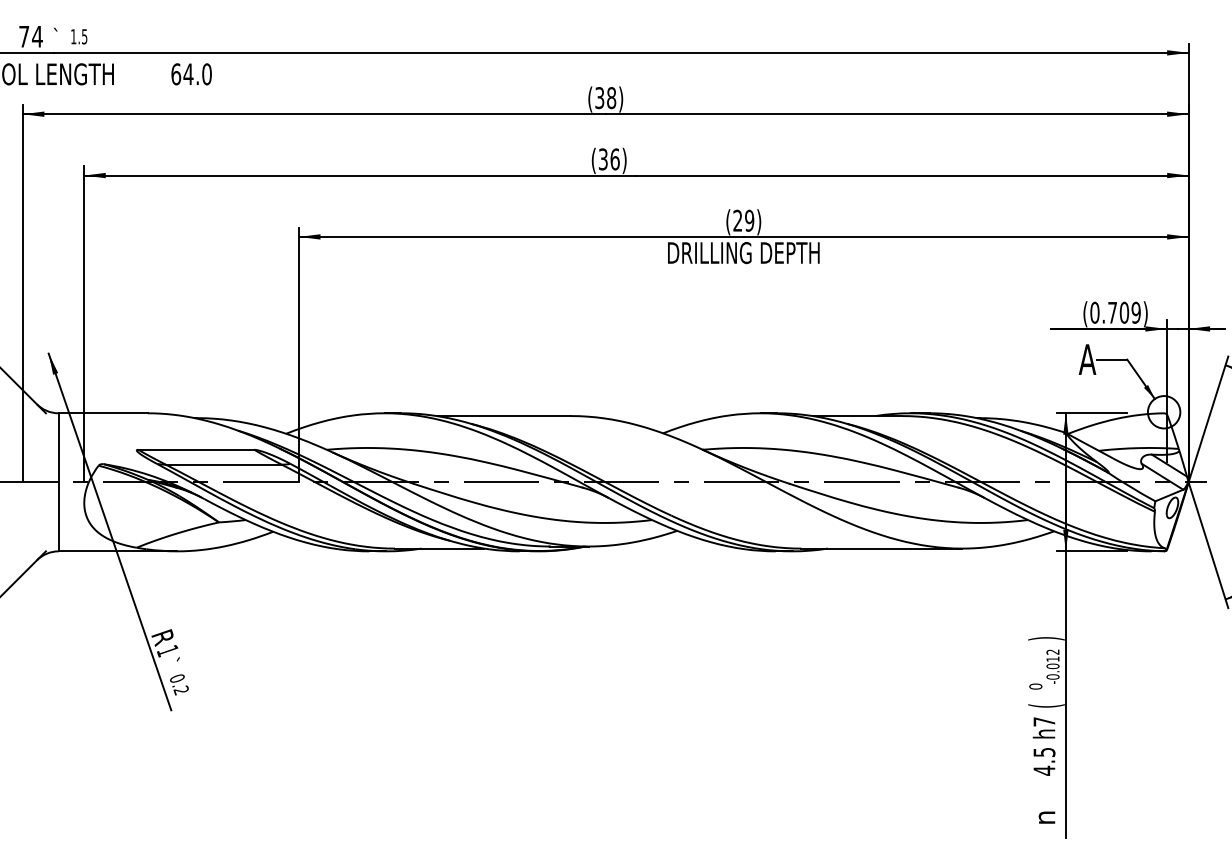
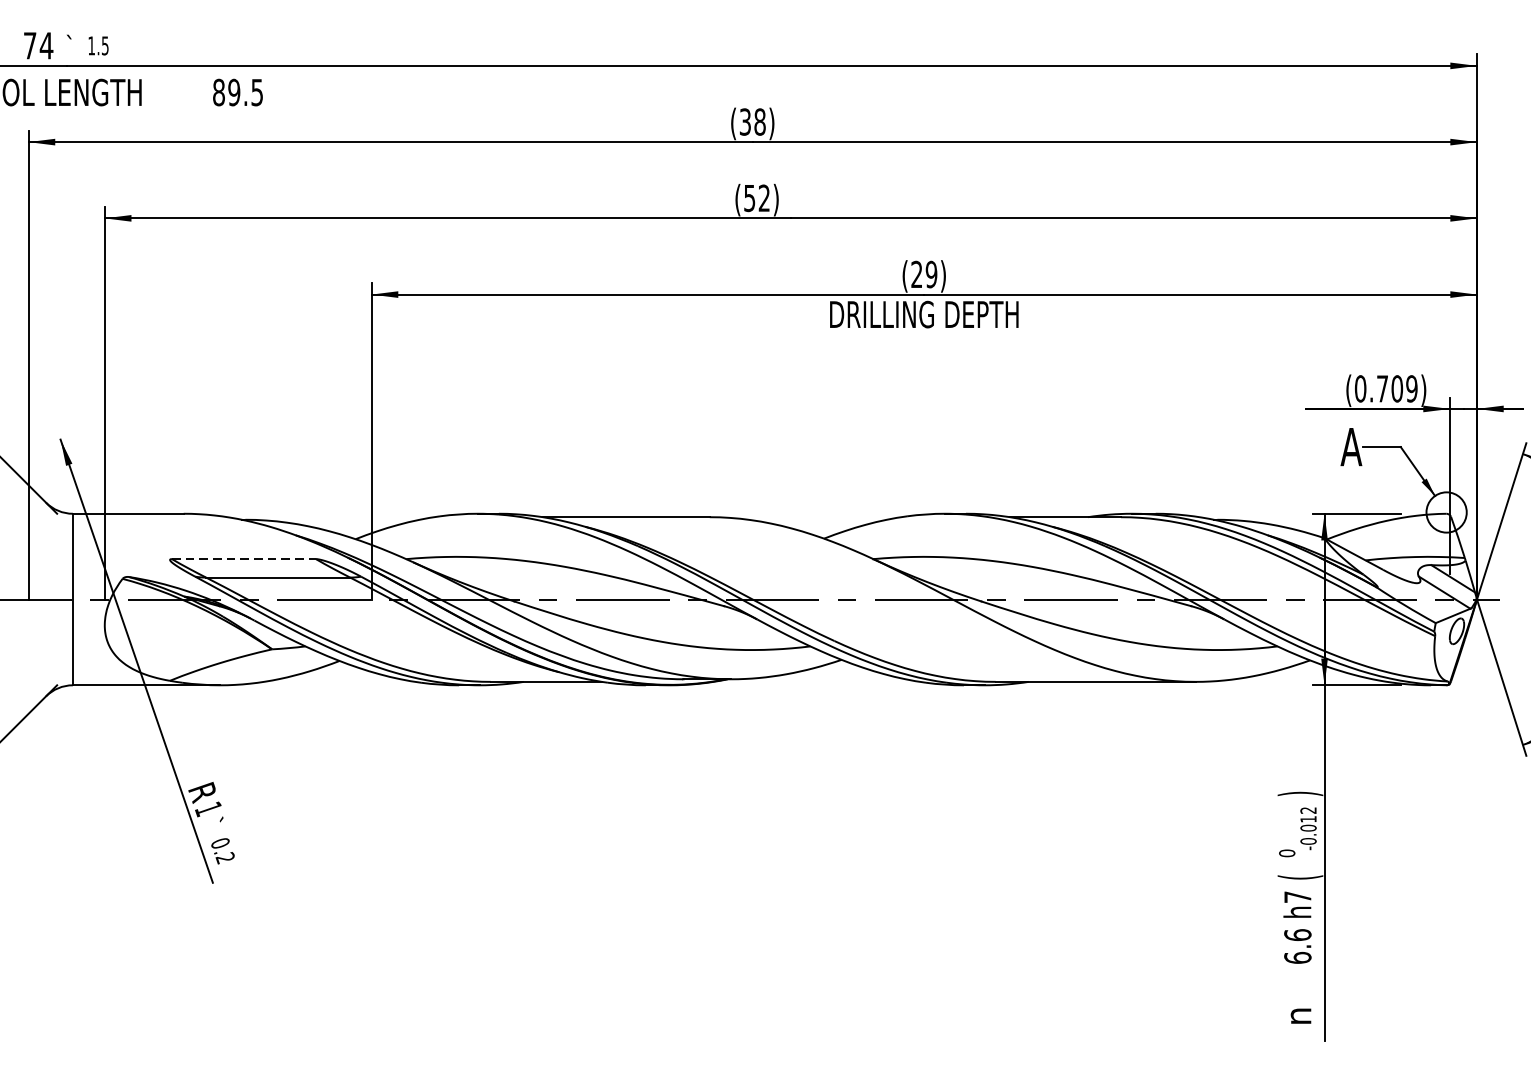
text: (191, 74) -> (238, 92), 64.0 -> 89.5
text: (609, 159) -> (757, 198), (36) -> (52)
line: (196, 449) -> (244, 558), solid -> dashed
text: (1044, 761) -> (1297, 946), 4.5 -> 6.6

